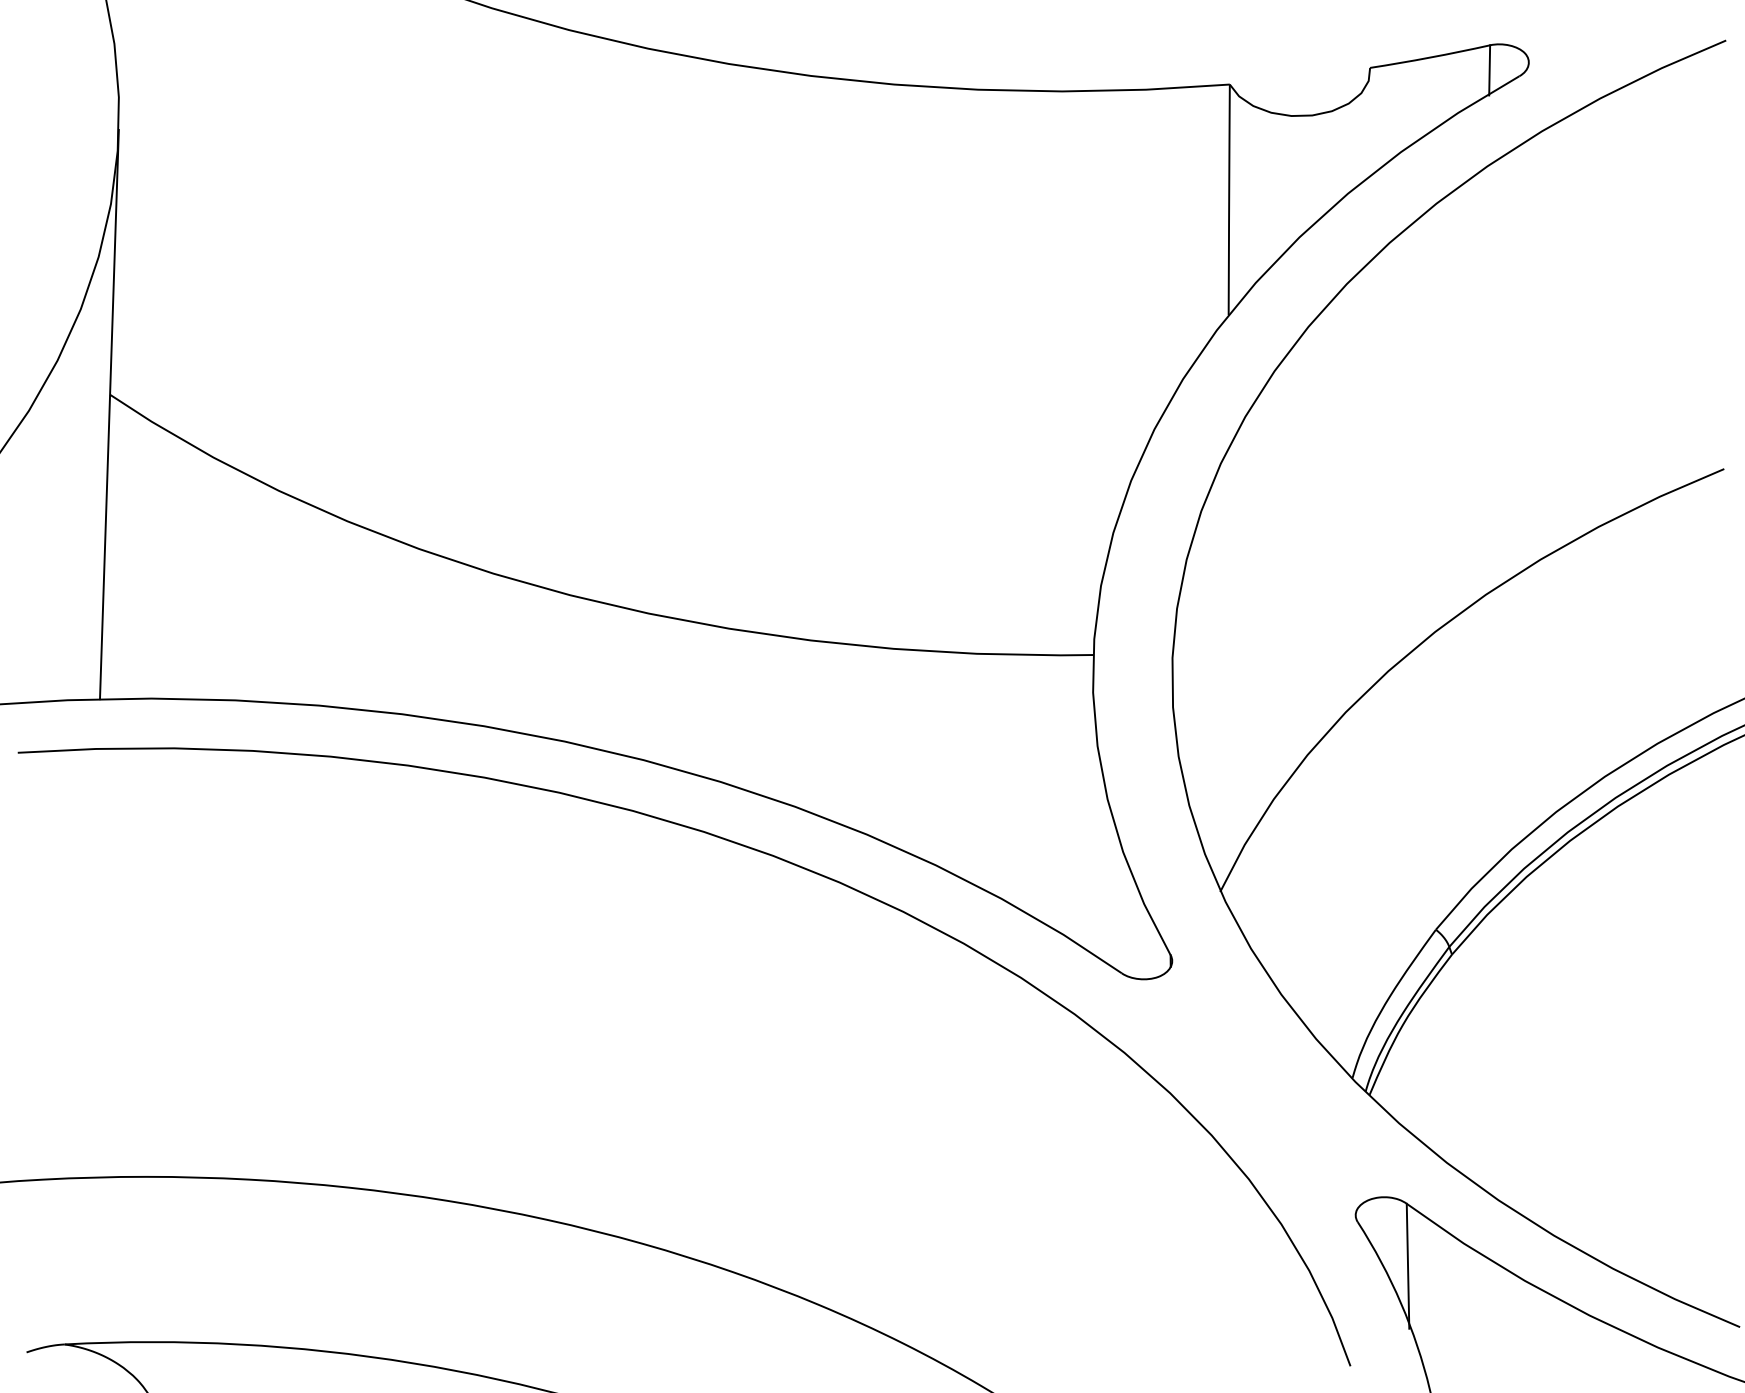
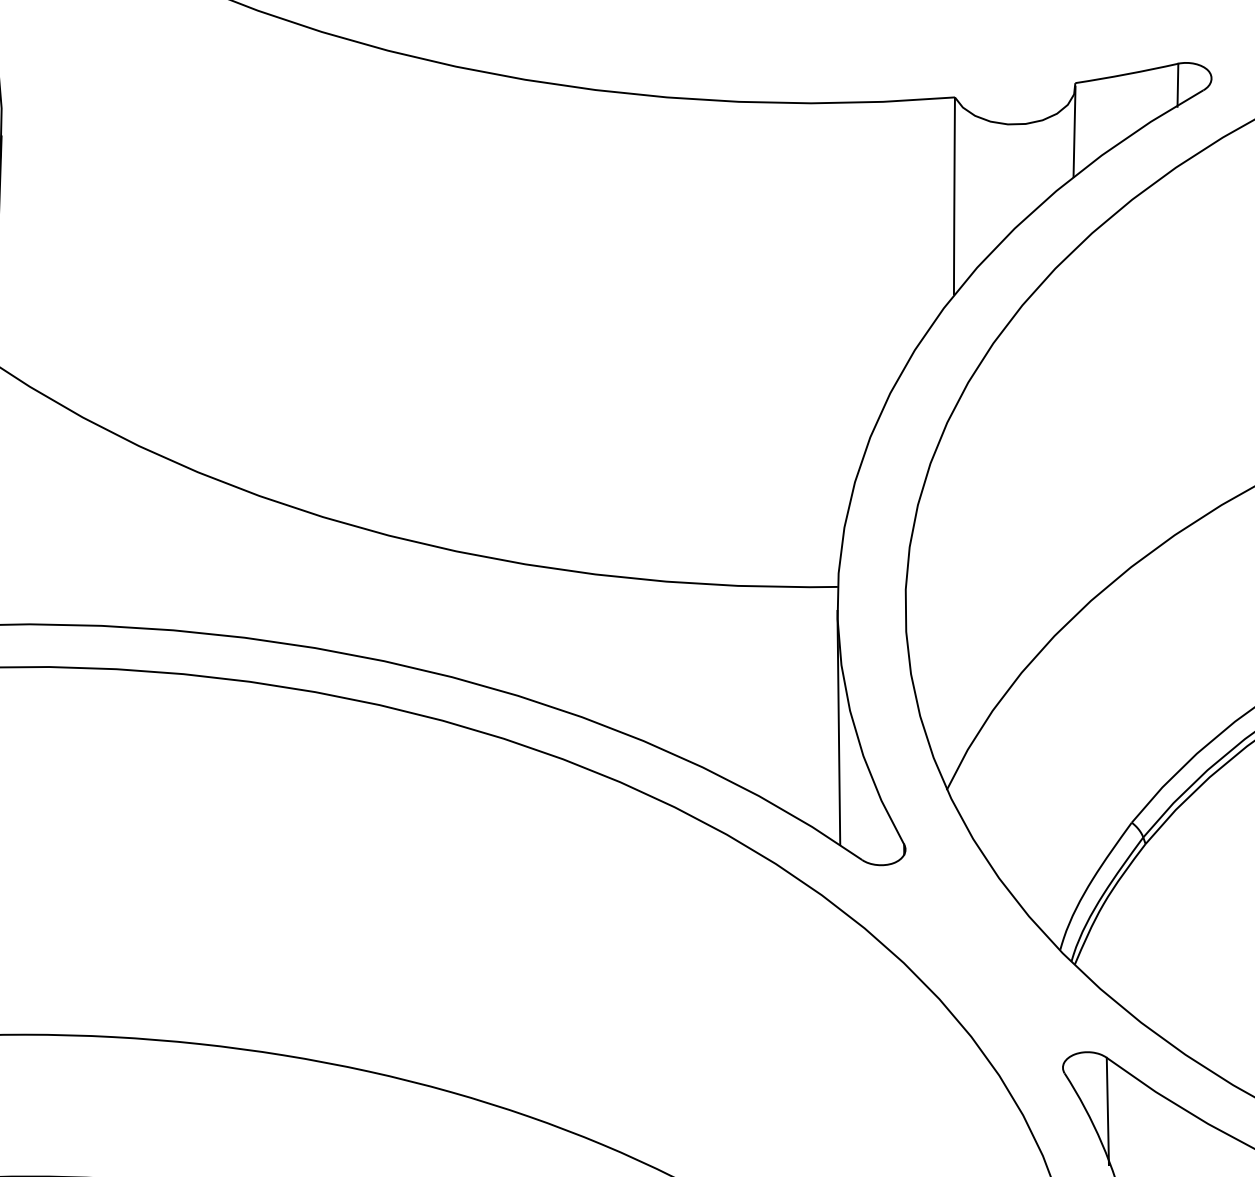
line: (1369, 124) -> (1074, 131), added
line: (1094, 819) -> (838, 728), added

